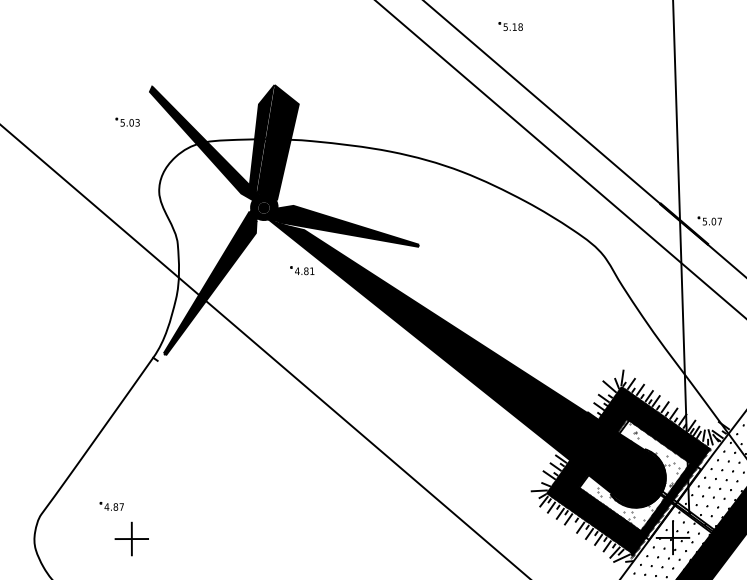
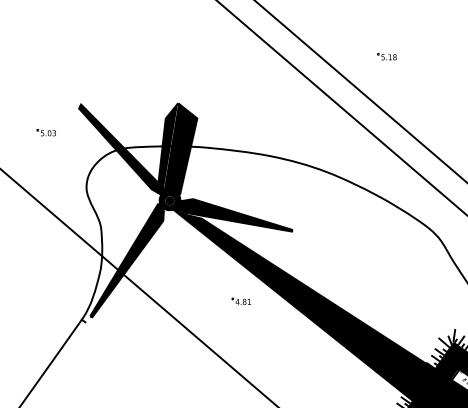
part: (510, 26) -> (386, 56), moved
part: (127, 121) -> (46, 132), moved
part: (302, 270) -> (241, 301), moved

